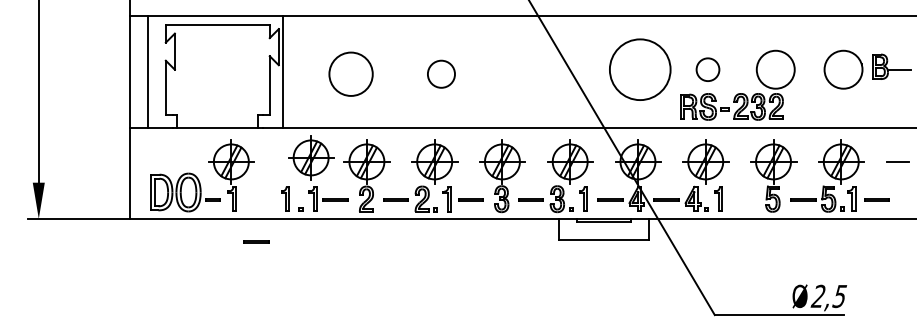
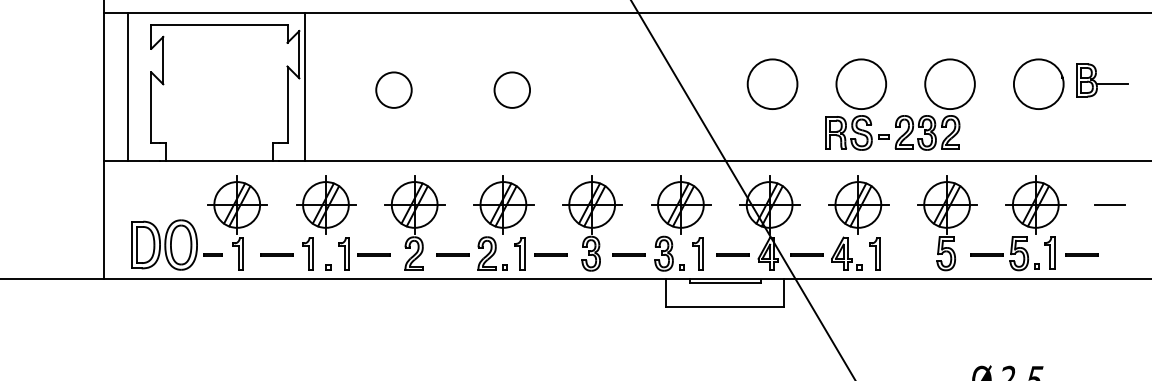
circle: (640, 69) -> (772, 83), size x0.62
circle: (707, 69) -> (860, 83), size x1.67
circle: (350, 73) -> (393, 89), size x0.62
part: (311, 157) -> (326, 204), moved
line: (256, 241) -> (276, 254), moved

